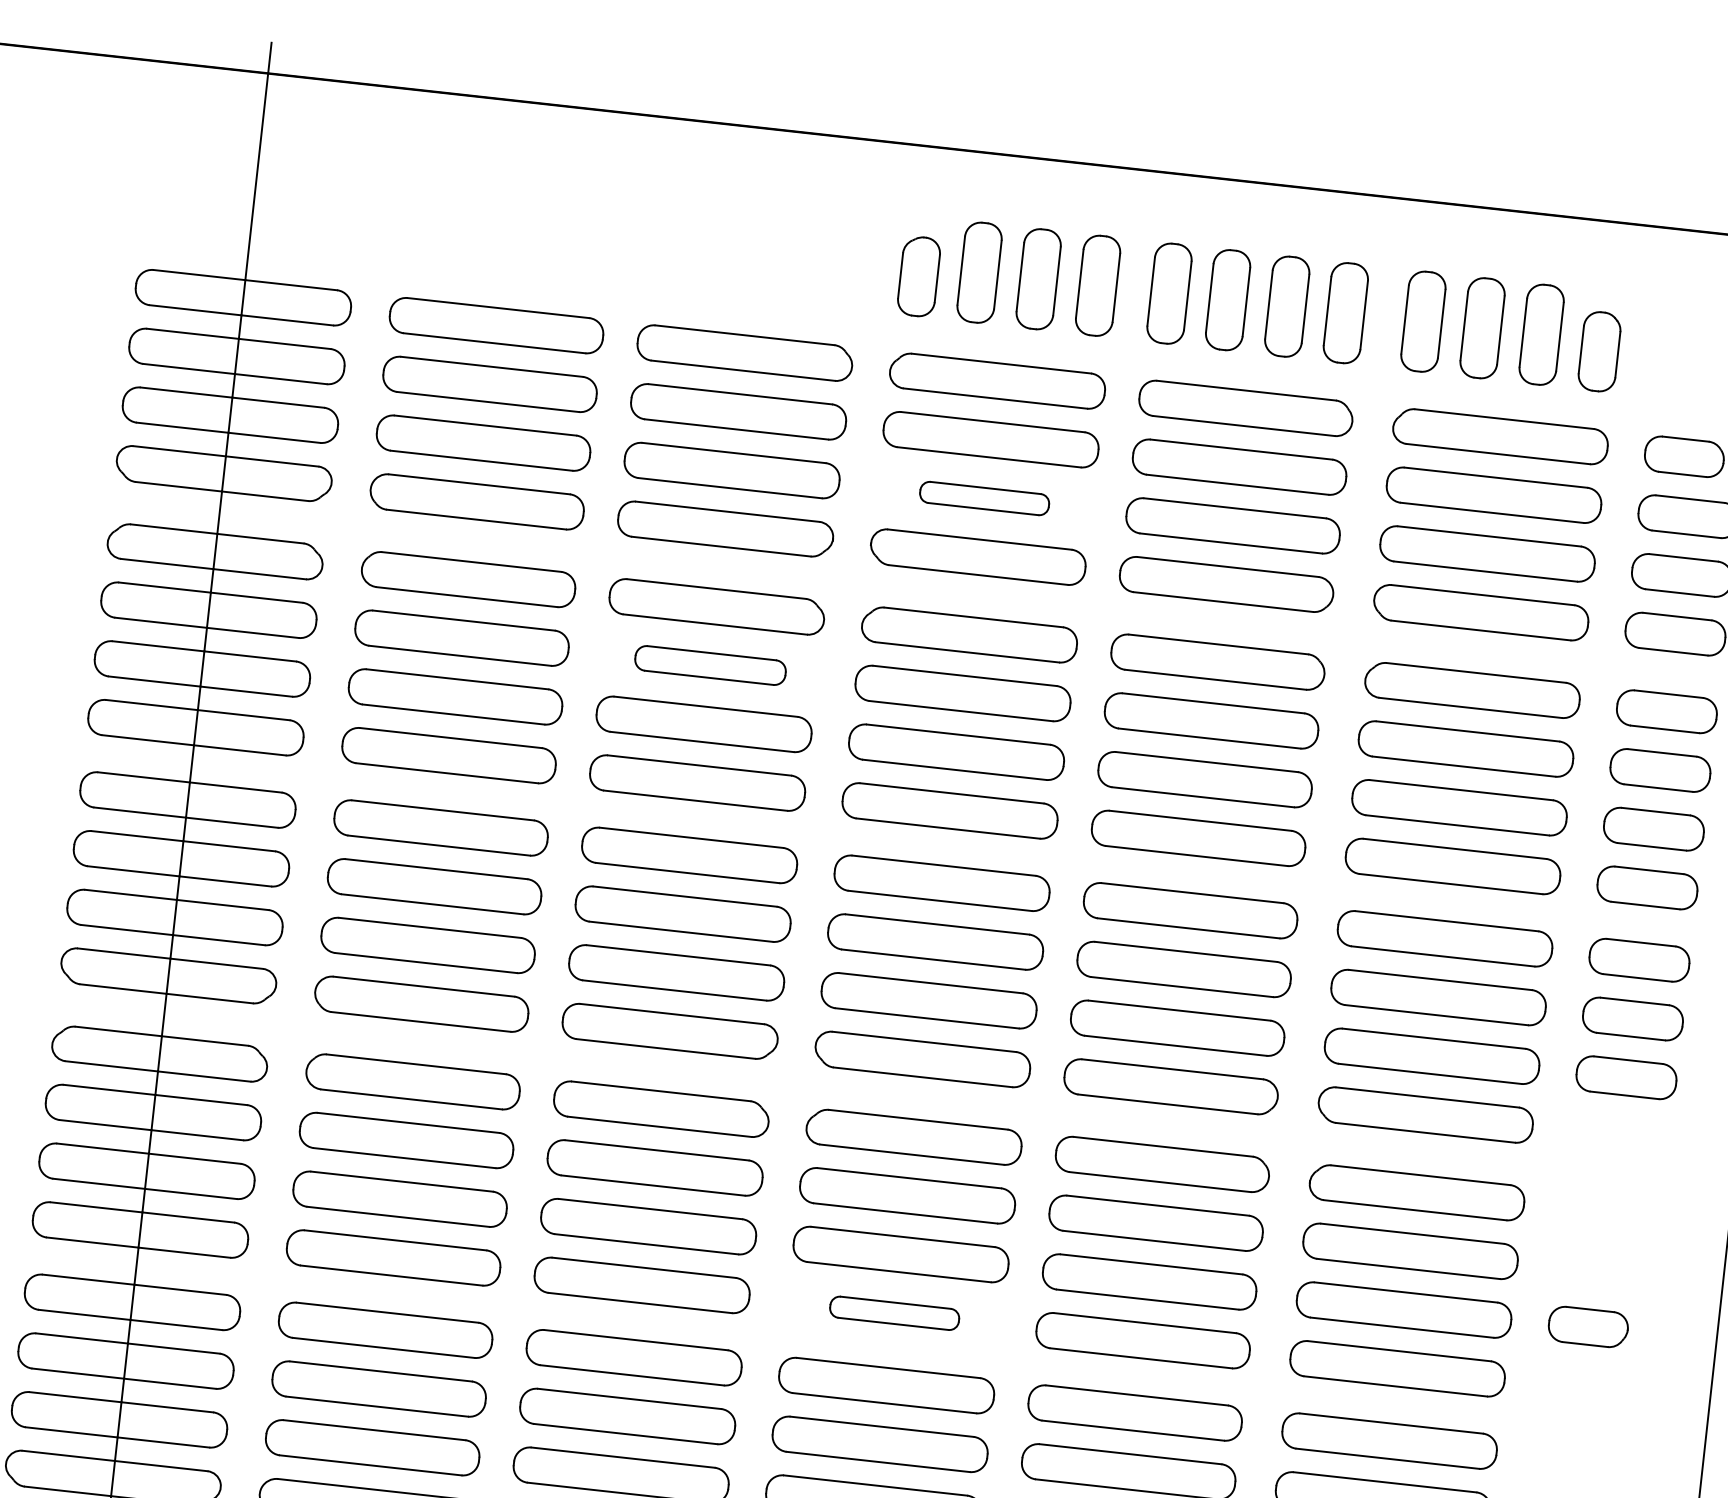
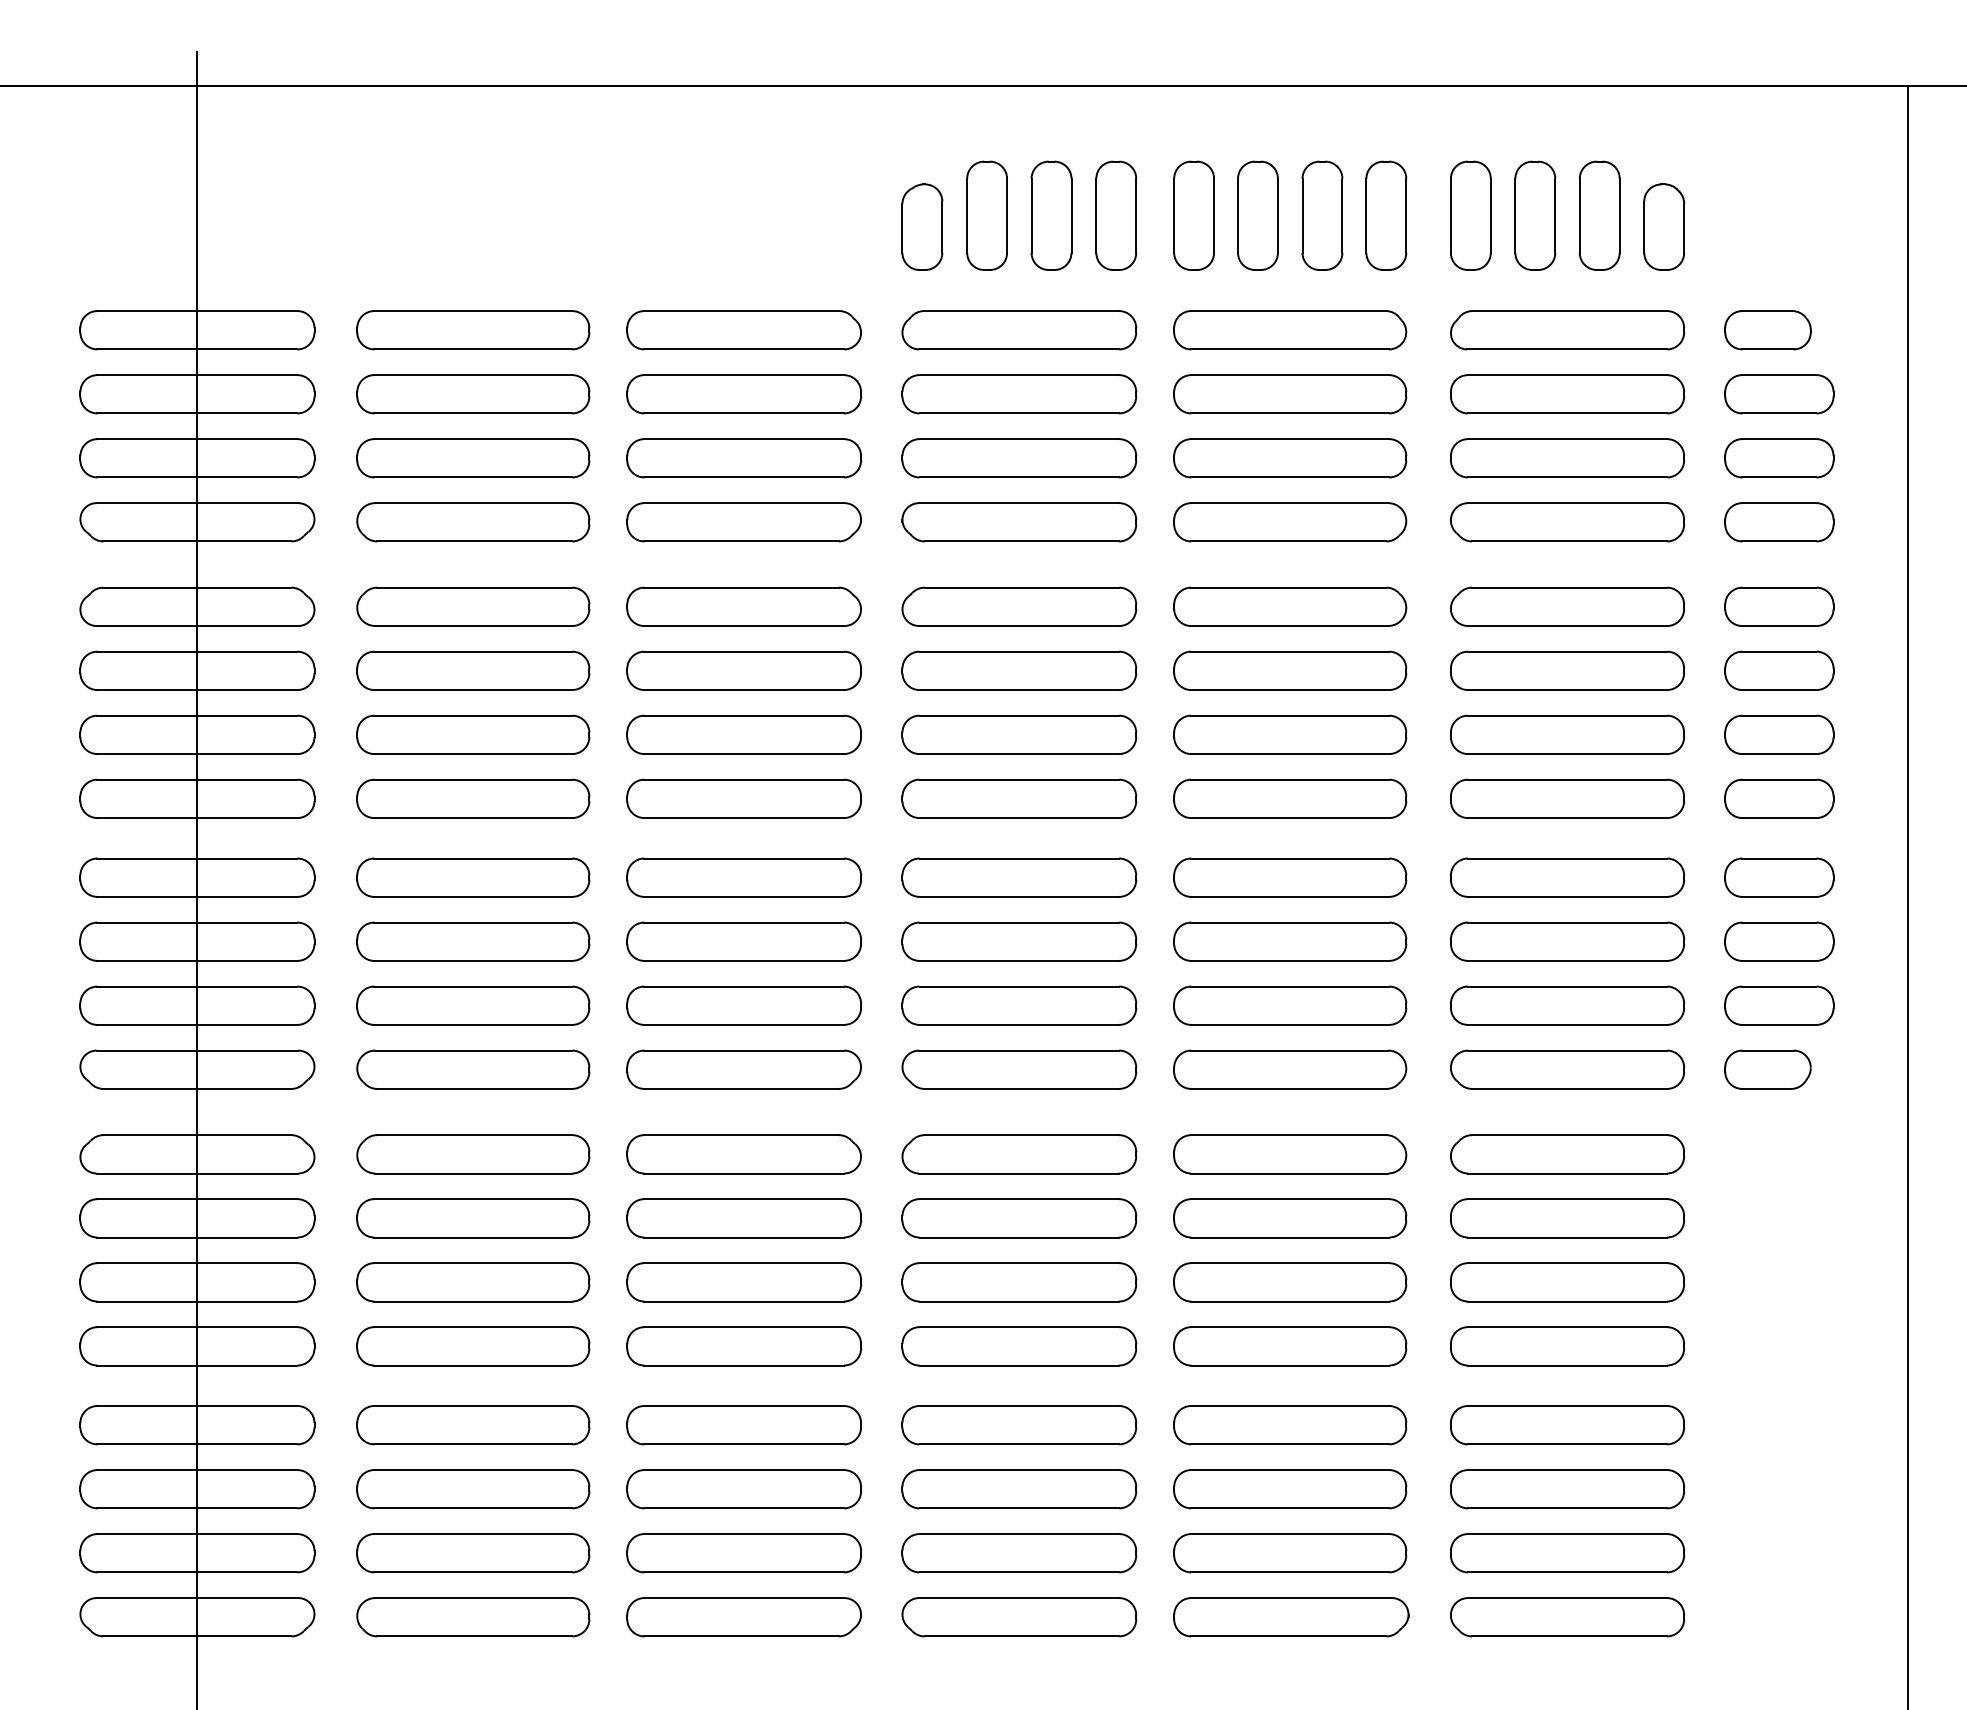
part: (984, 498) -> (1019, 458), size x1.67
part: (709, 665) -> (743, 670), size x1.43
part: (894, 1313) -> (1019, 1346), size x1.67
part: (1587, 1326) -> (1767, 1069), moved

